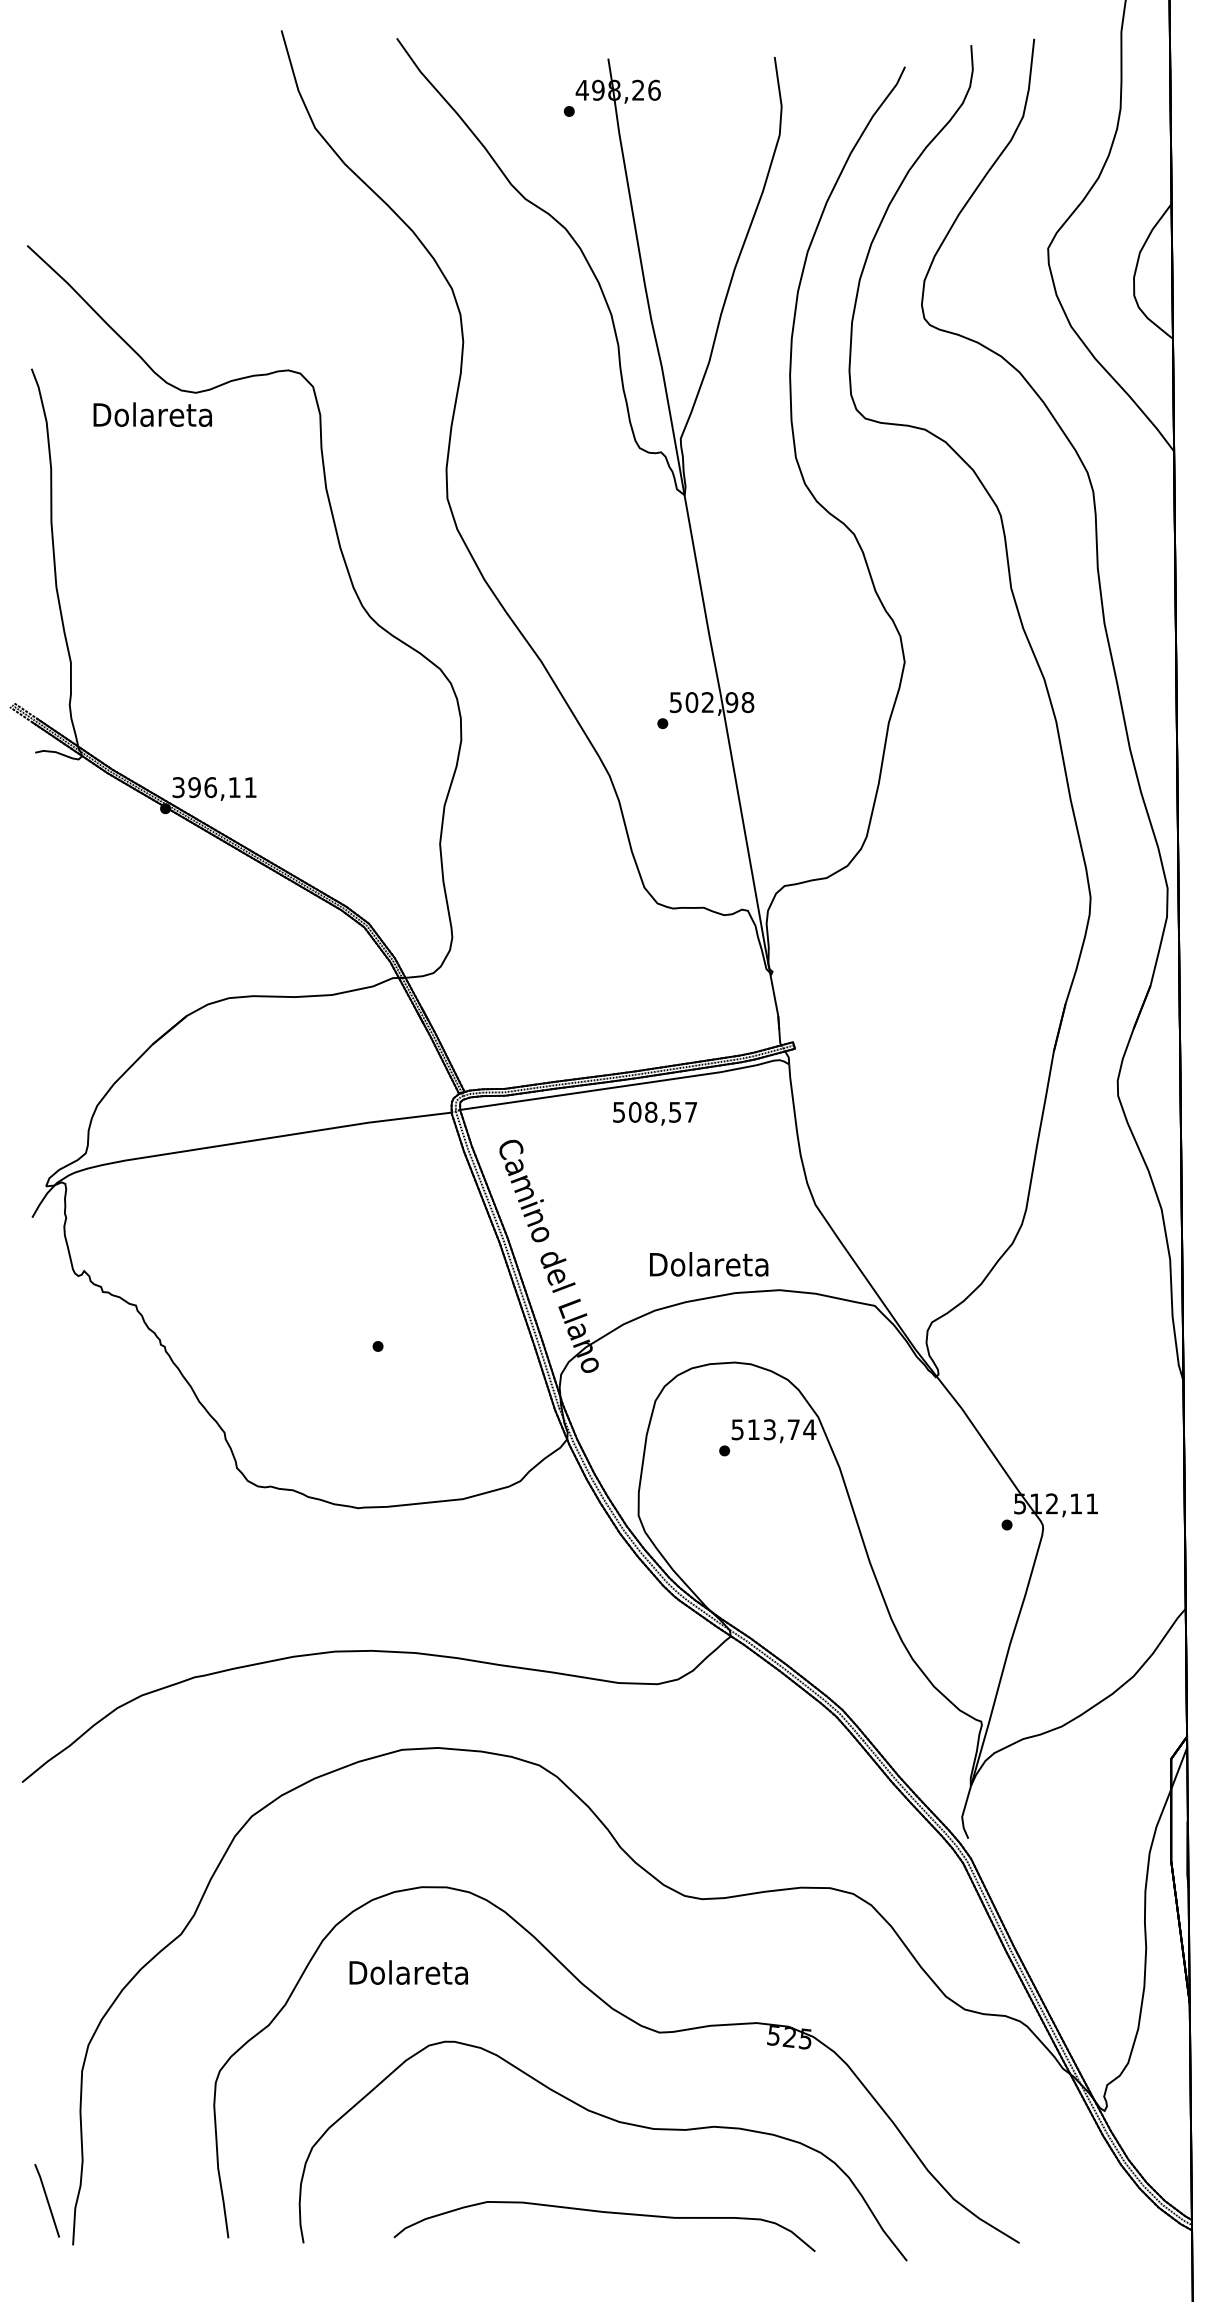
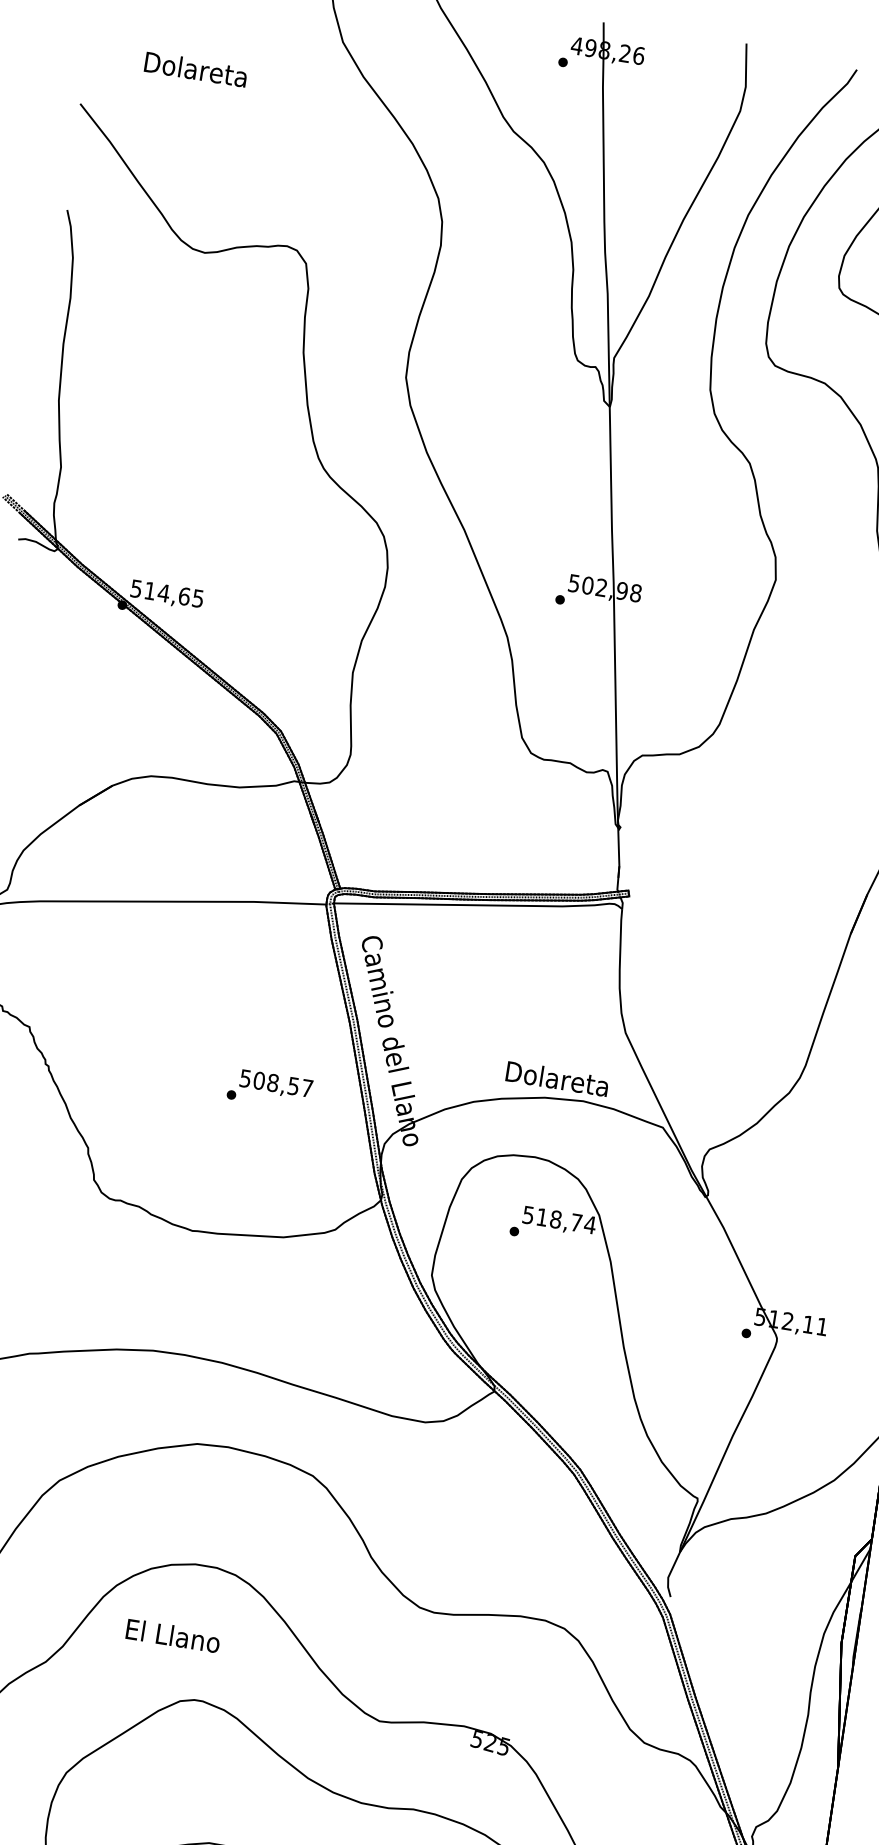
text: (152, 414) -> (195, 69), moved
text: (214, 787) -> (167, 593), 396,11 -> 514,65
text: (655, 1113) -> (276, 1084), moved
text: (709, 1264) -> (557, 1079), moved
text: (769, 1429) -> (555, 1219), 513,74 -> 518,74
text: (408, 1972) -> (172, 1635), Dolareta -> El Llano

